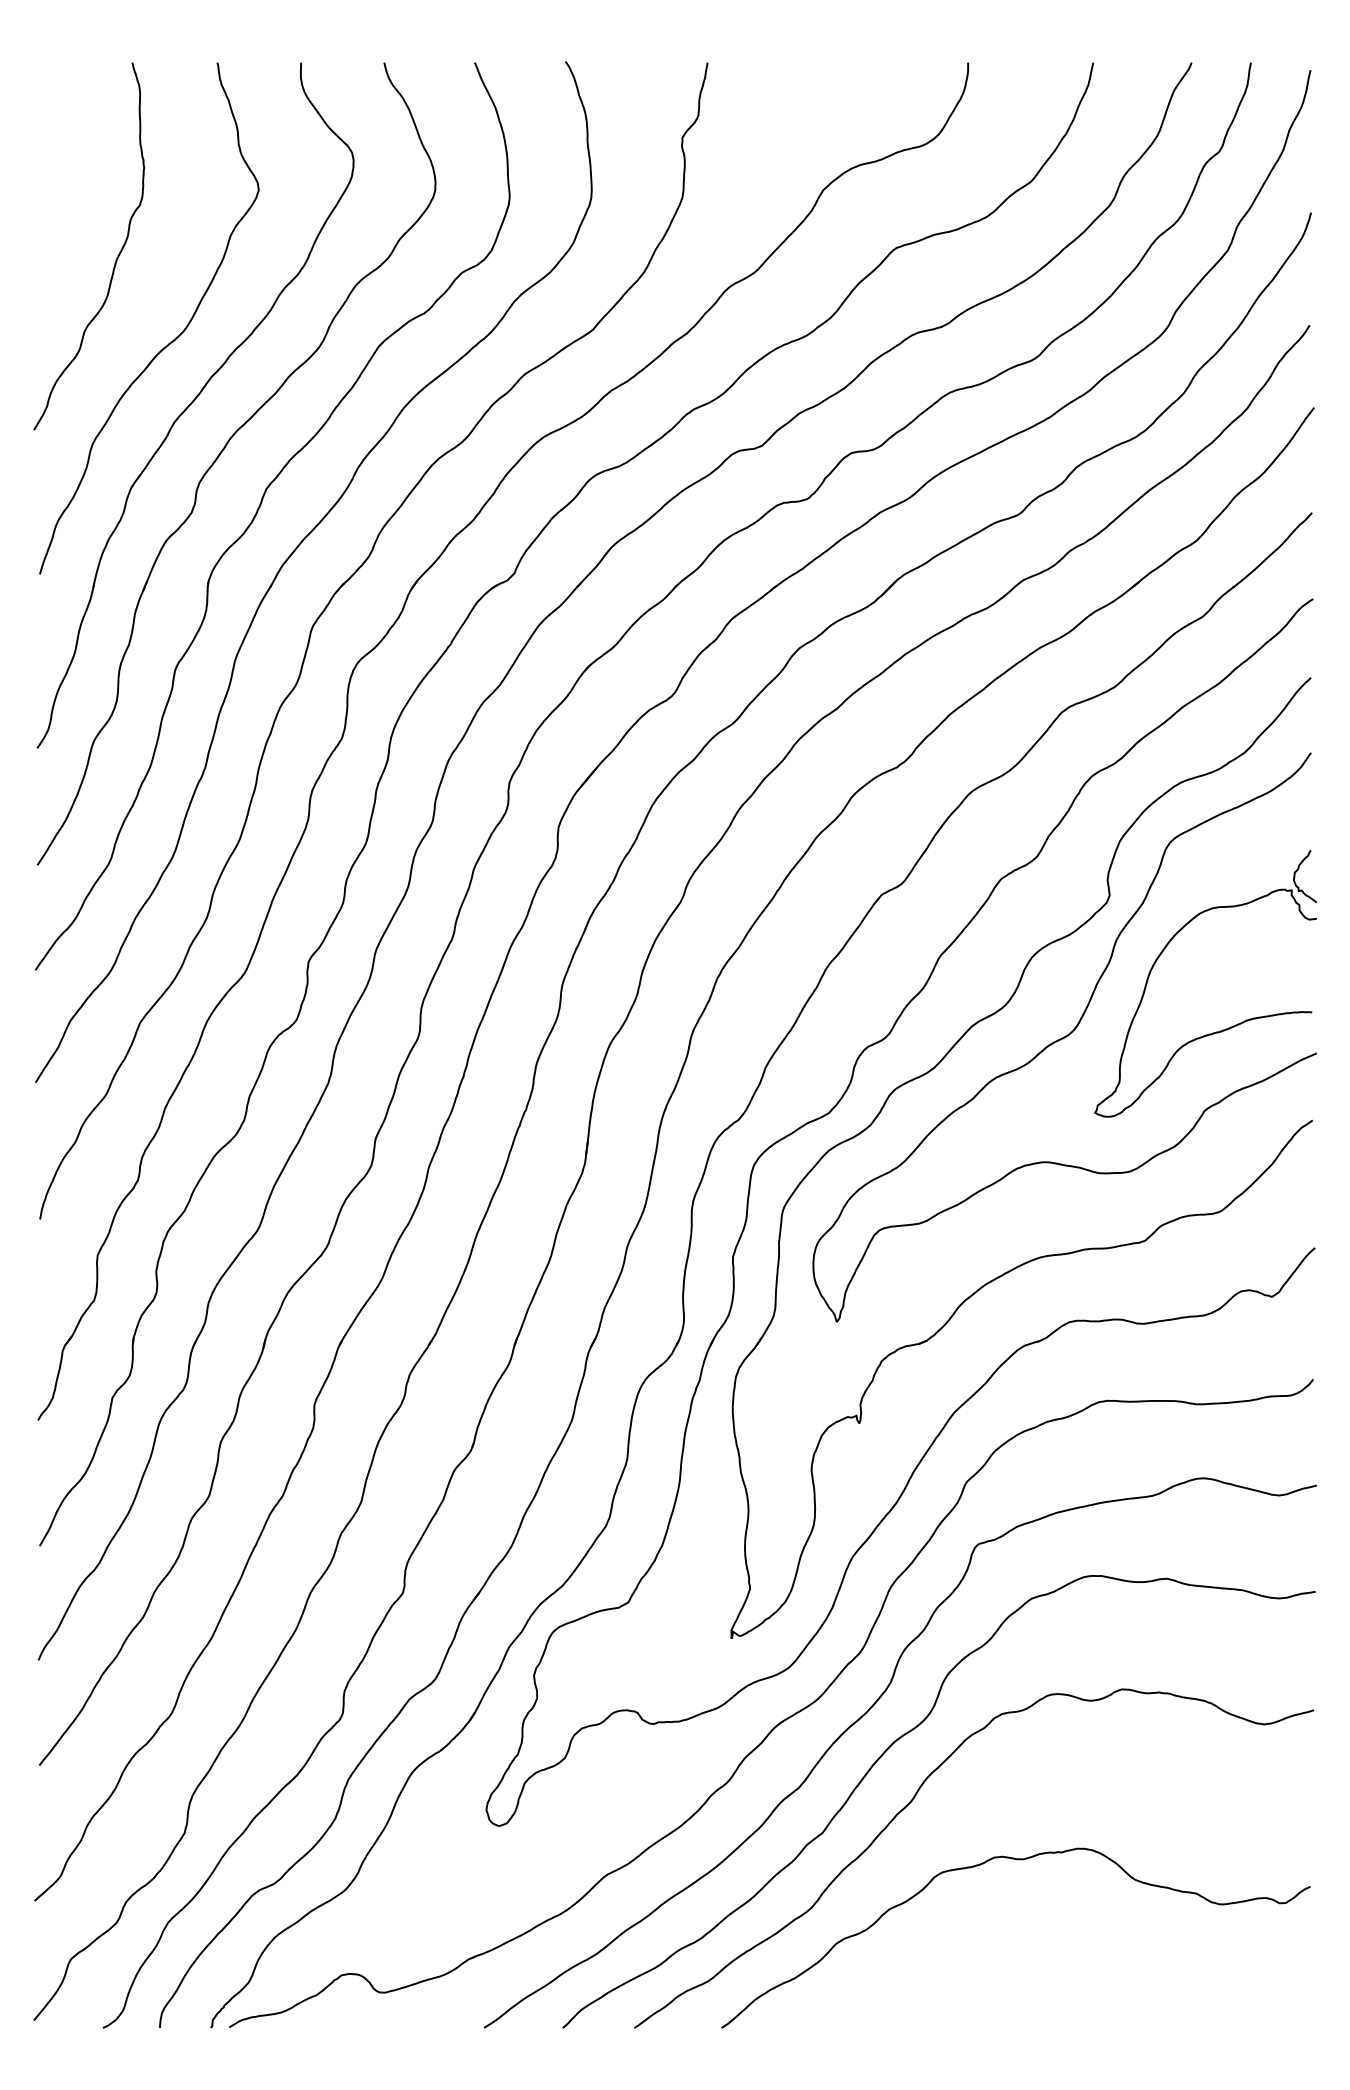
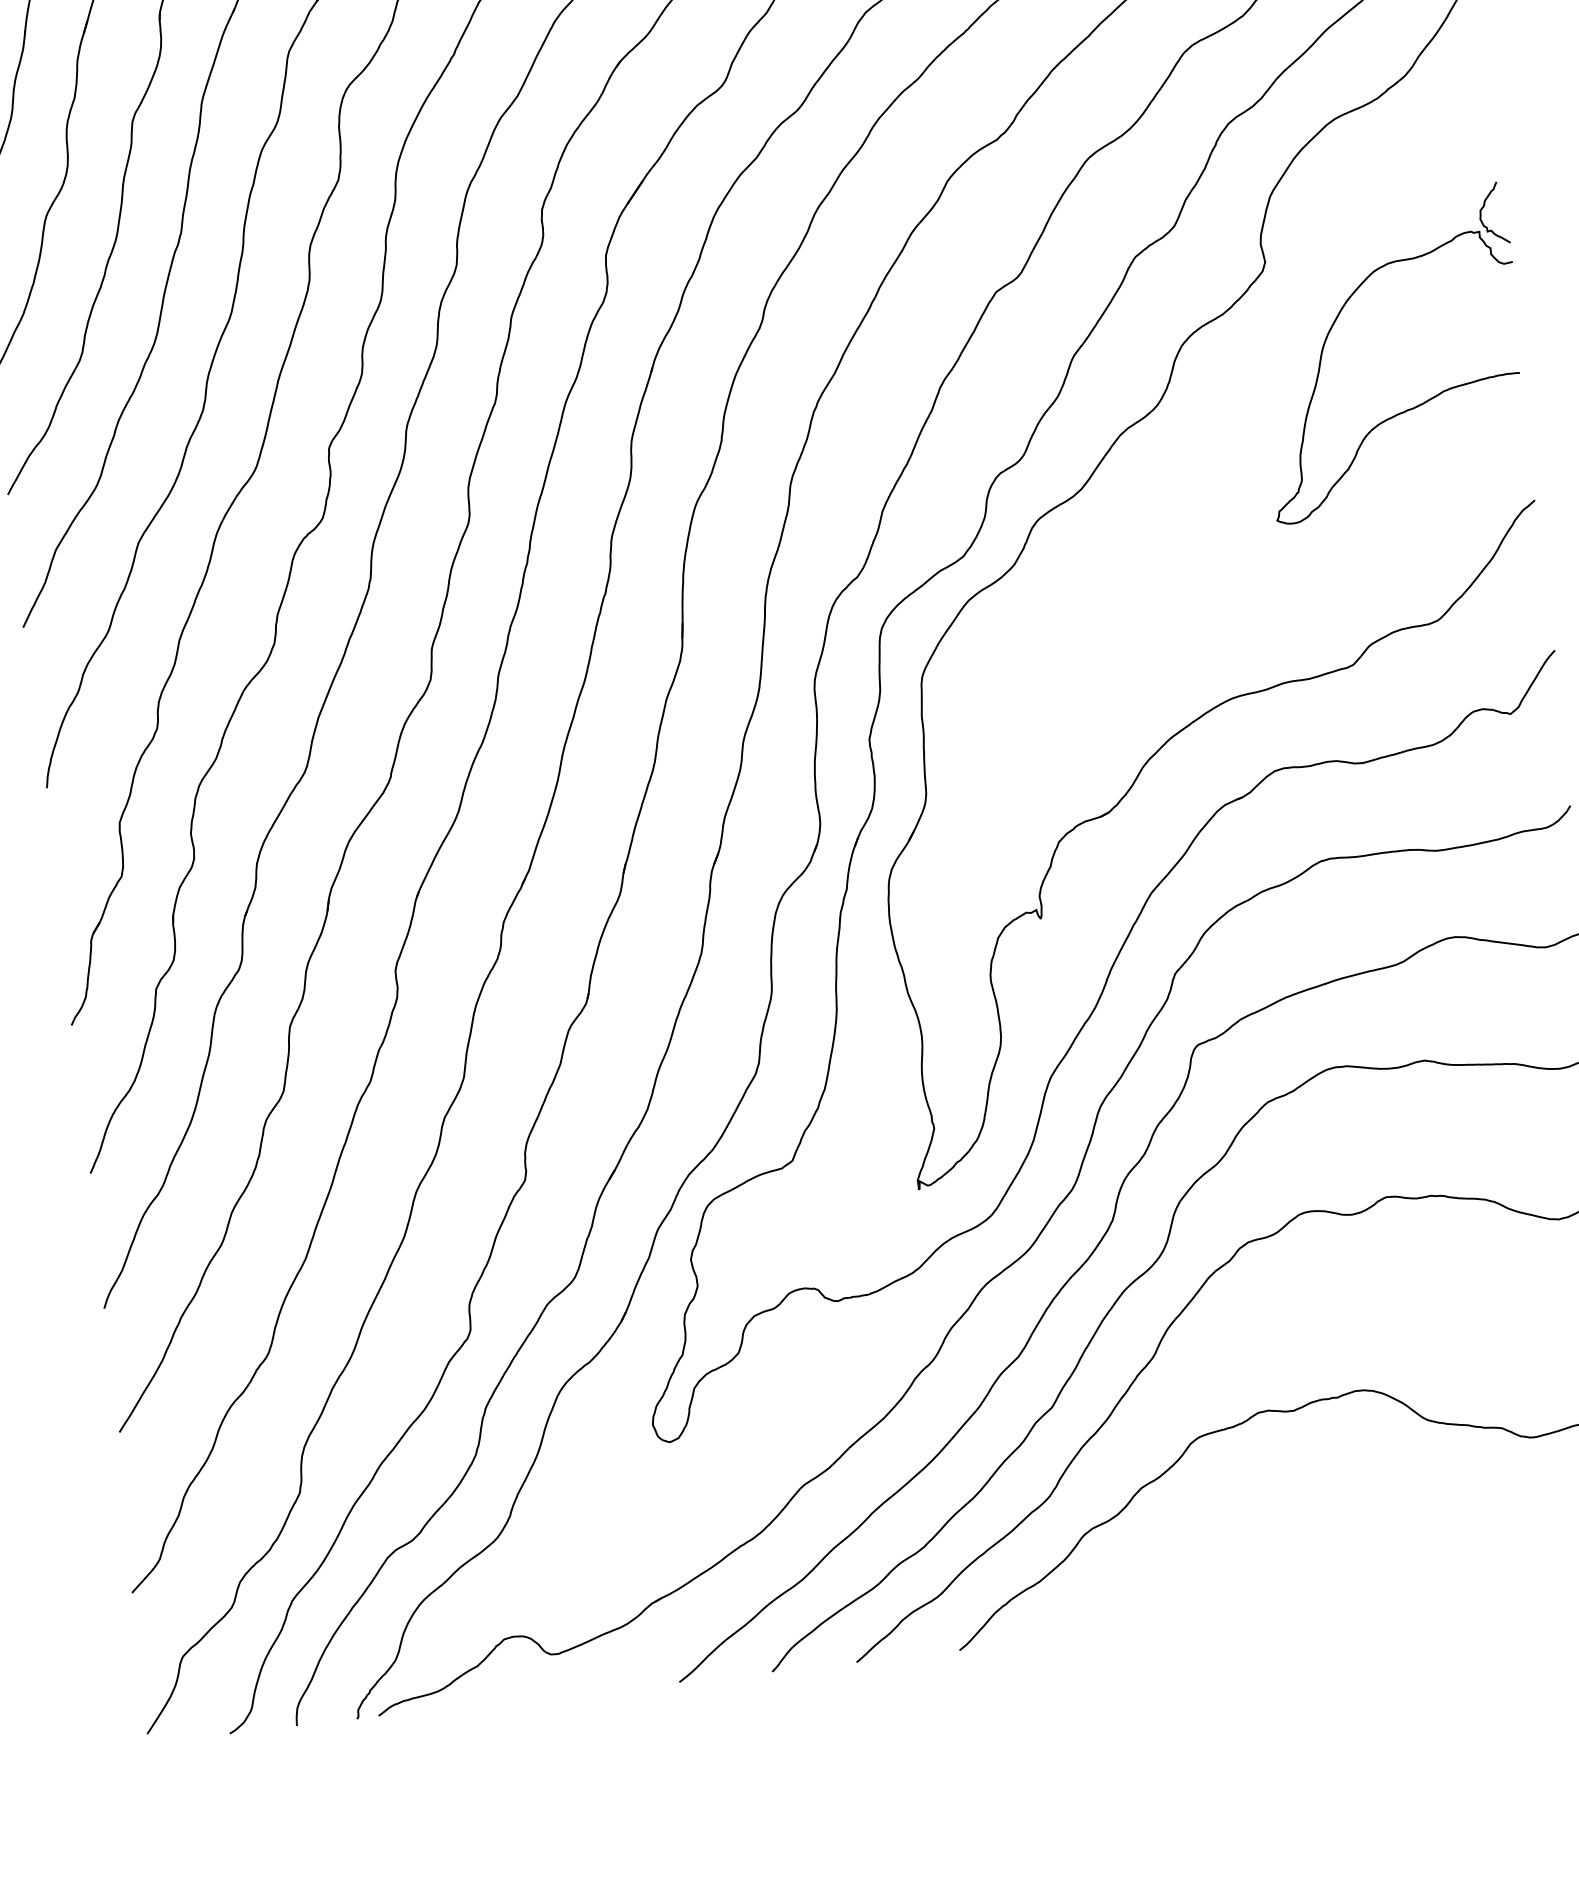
curve: (1064, 1037) -> (1231, 435), removed

